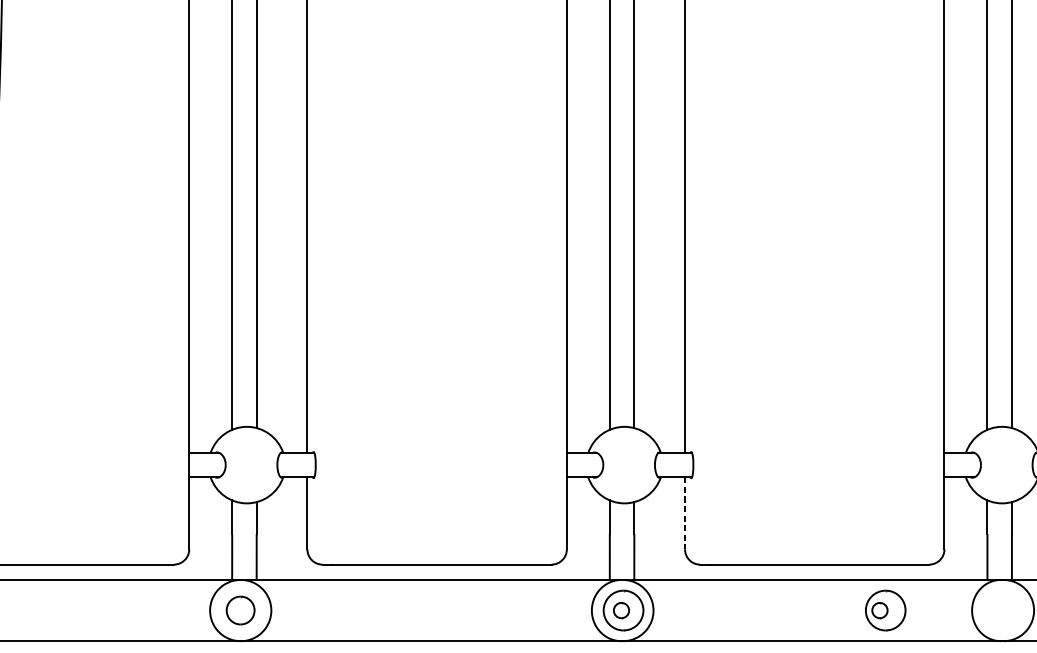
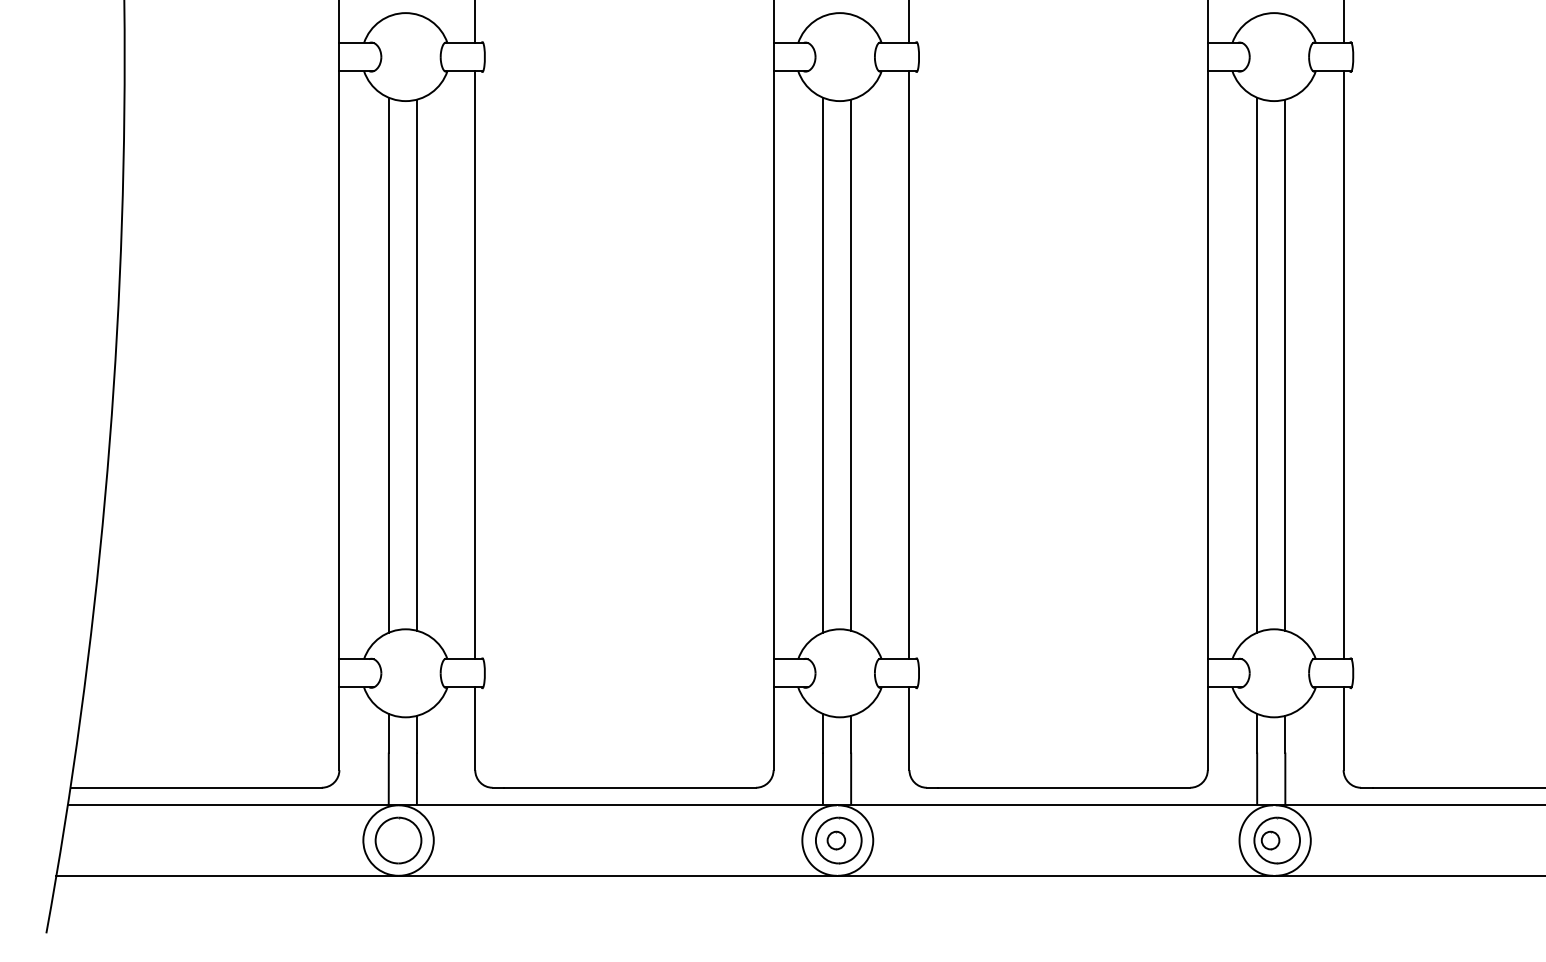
line: (685, 513) -> (909, 729), dashed -> solid
part: (240, 610) -> (398, 840), size x1.43
part: (885, 610) -> (1276, 840), moved

